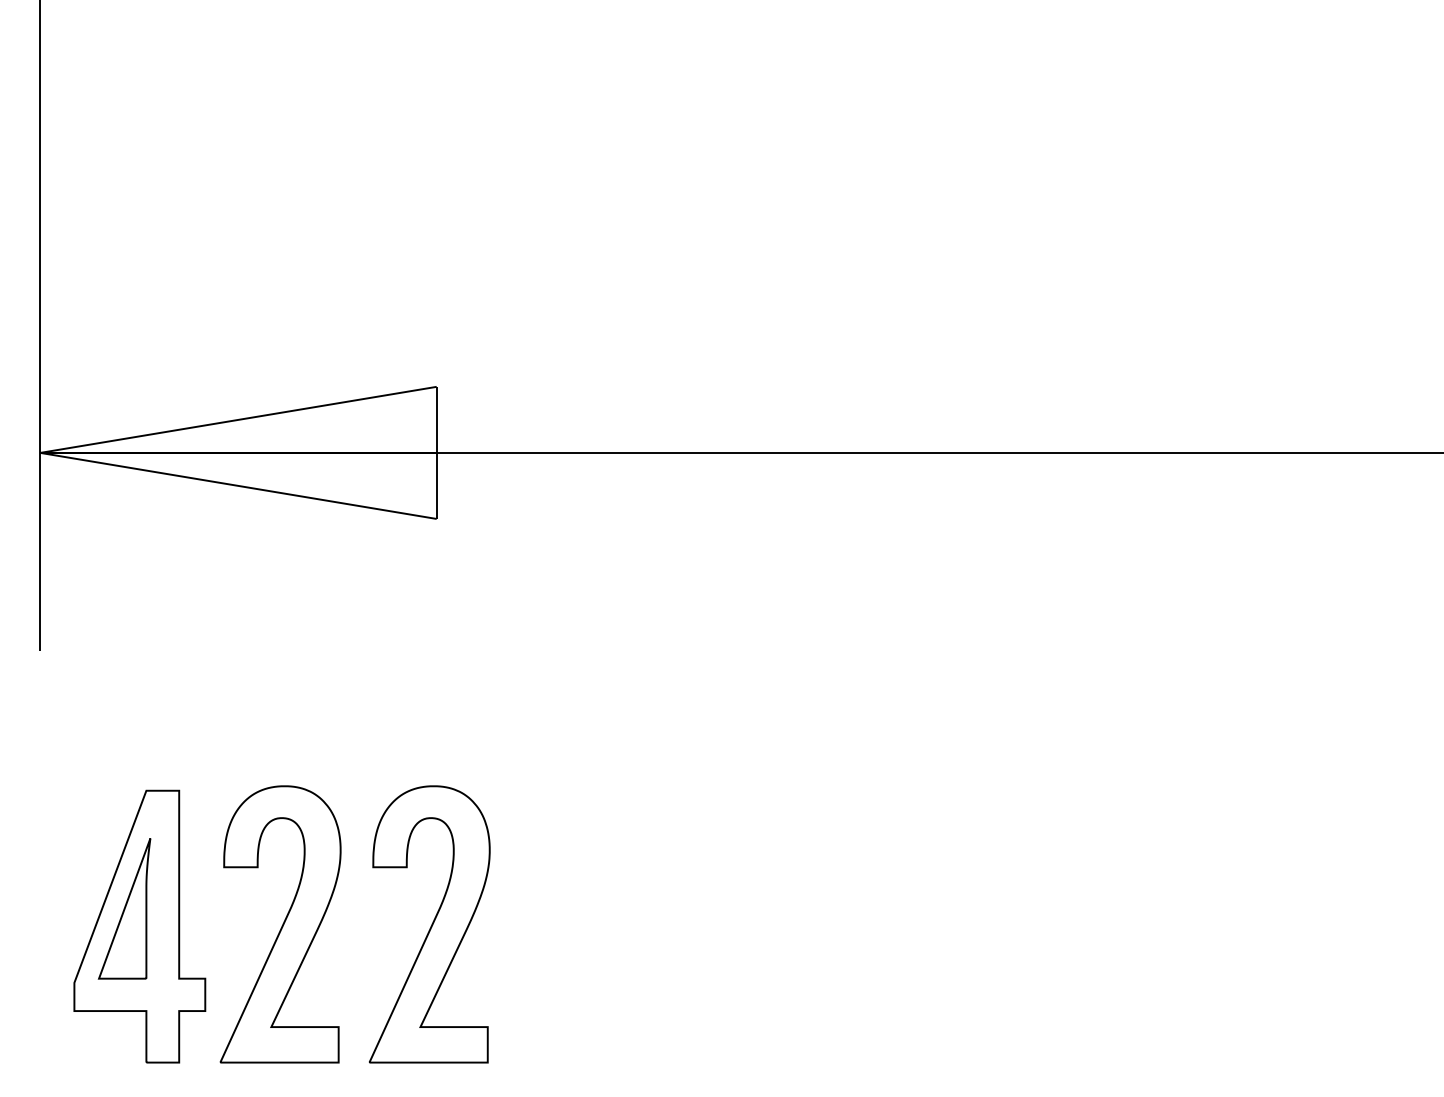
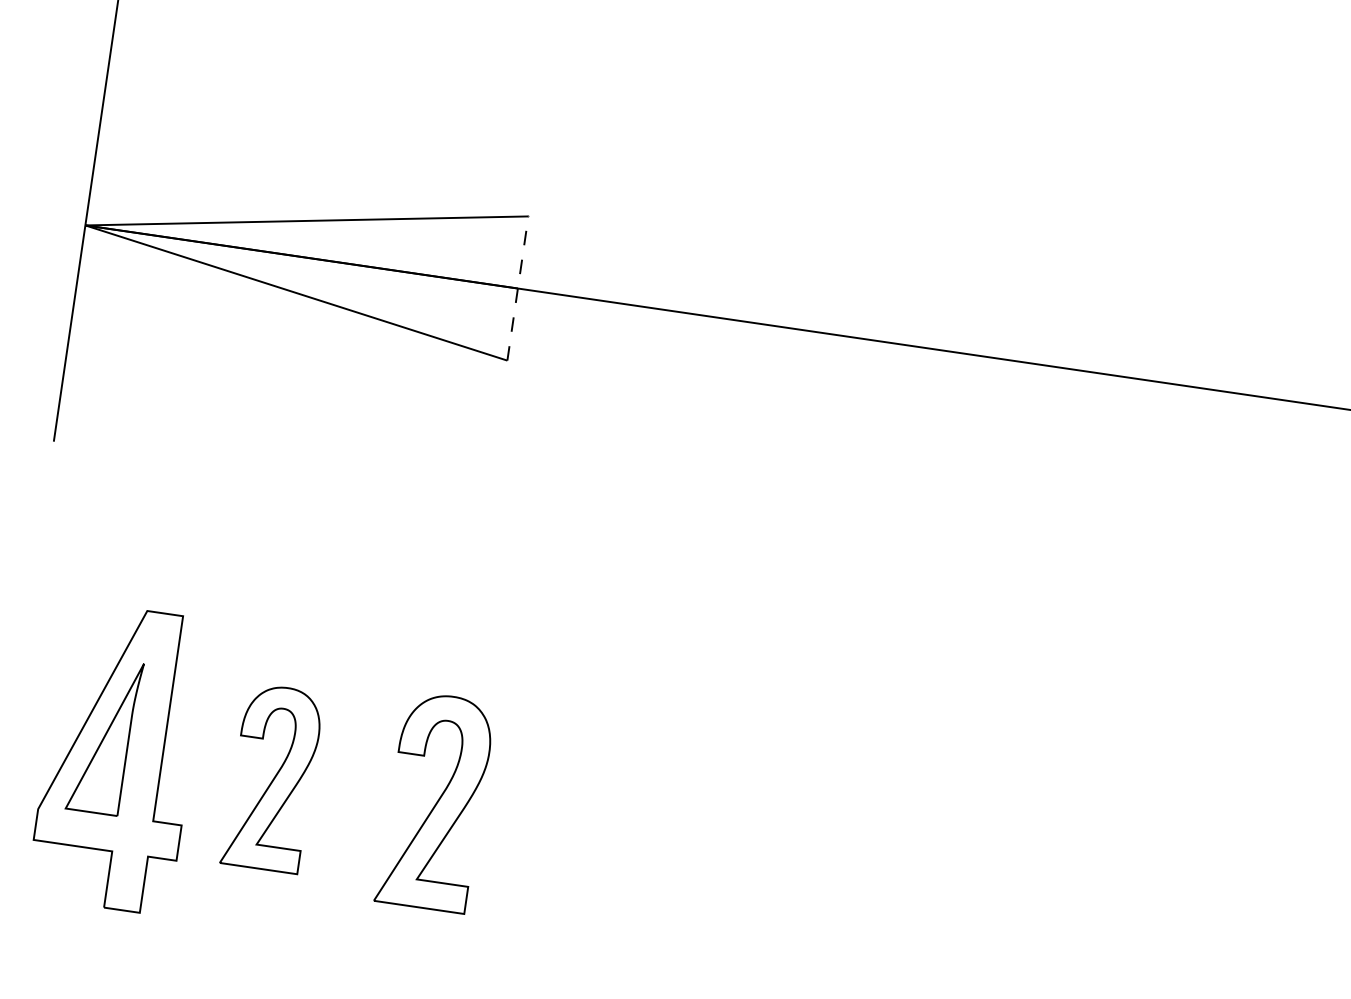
line: (436, 452) -> (517, 288), solid -> dashed
part: (280, 924) -> (272, 778), size x0.6
part: (429, 924) -> (434, 802), size x0.7

